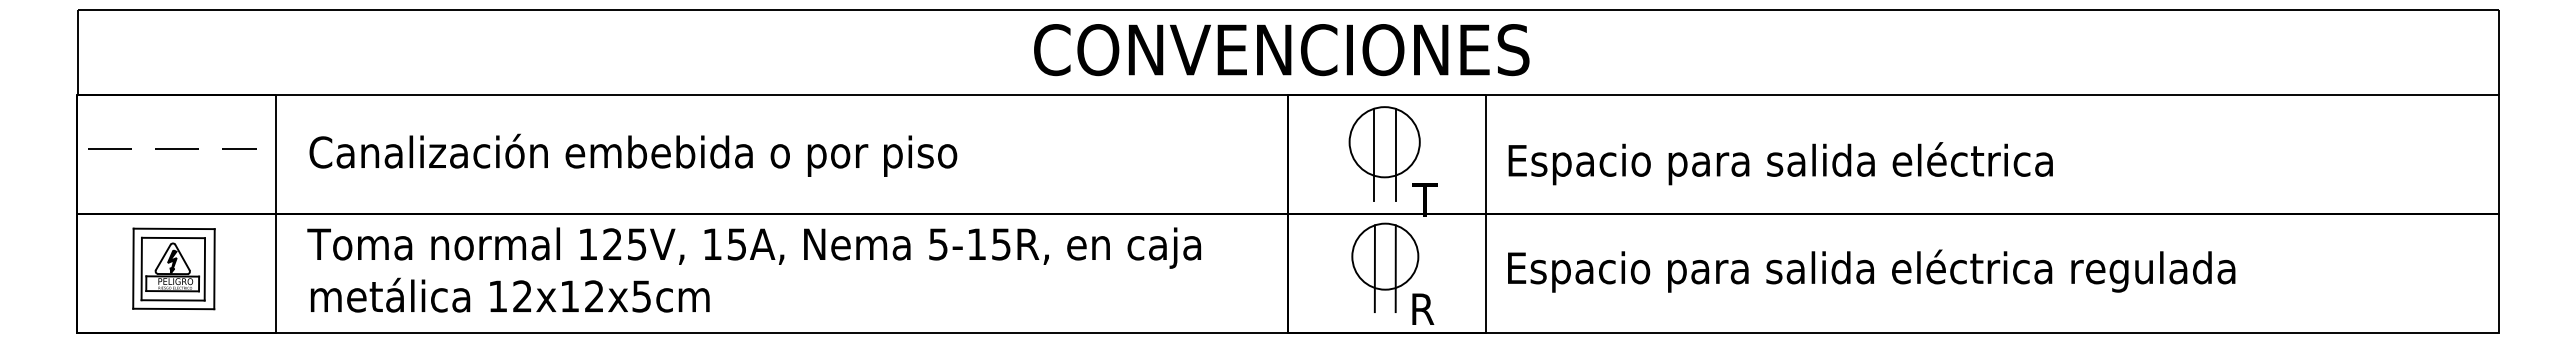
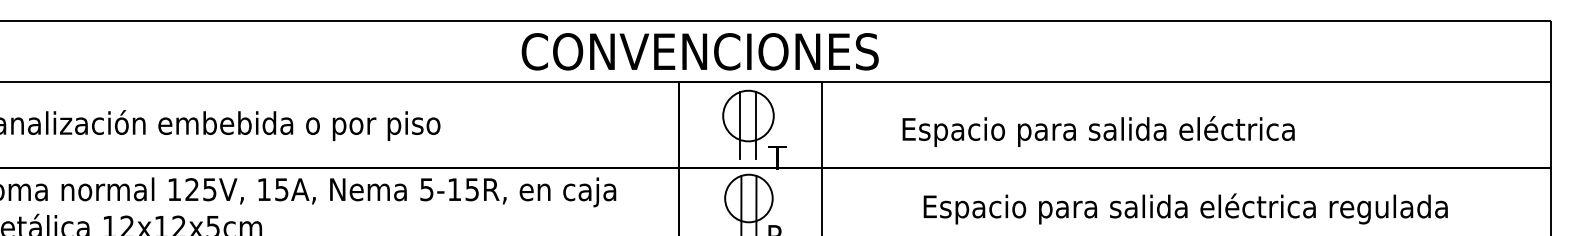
text: (1281, 50) -> (700, 52), moved
text: (1780, 163) -> (1098, 131), moved
text: (1871, 270) -> (1185, 208), moved

